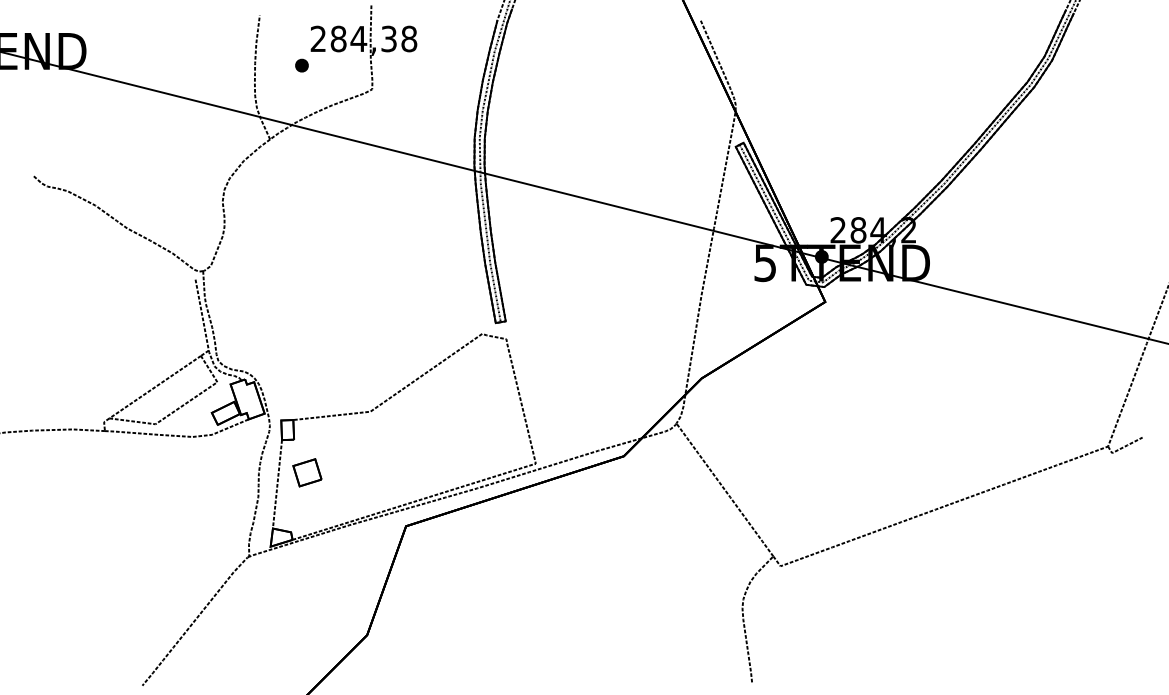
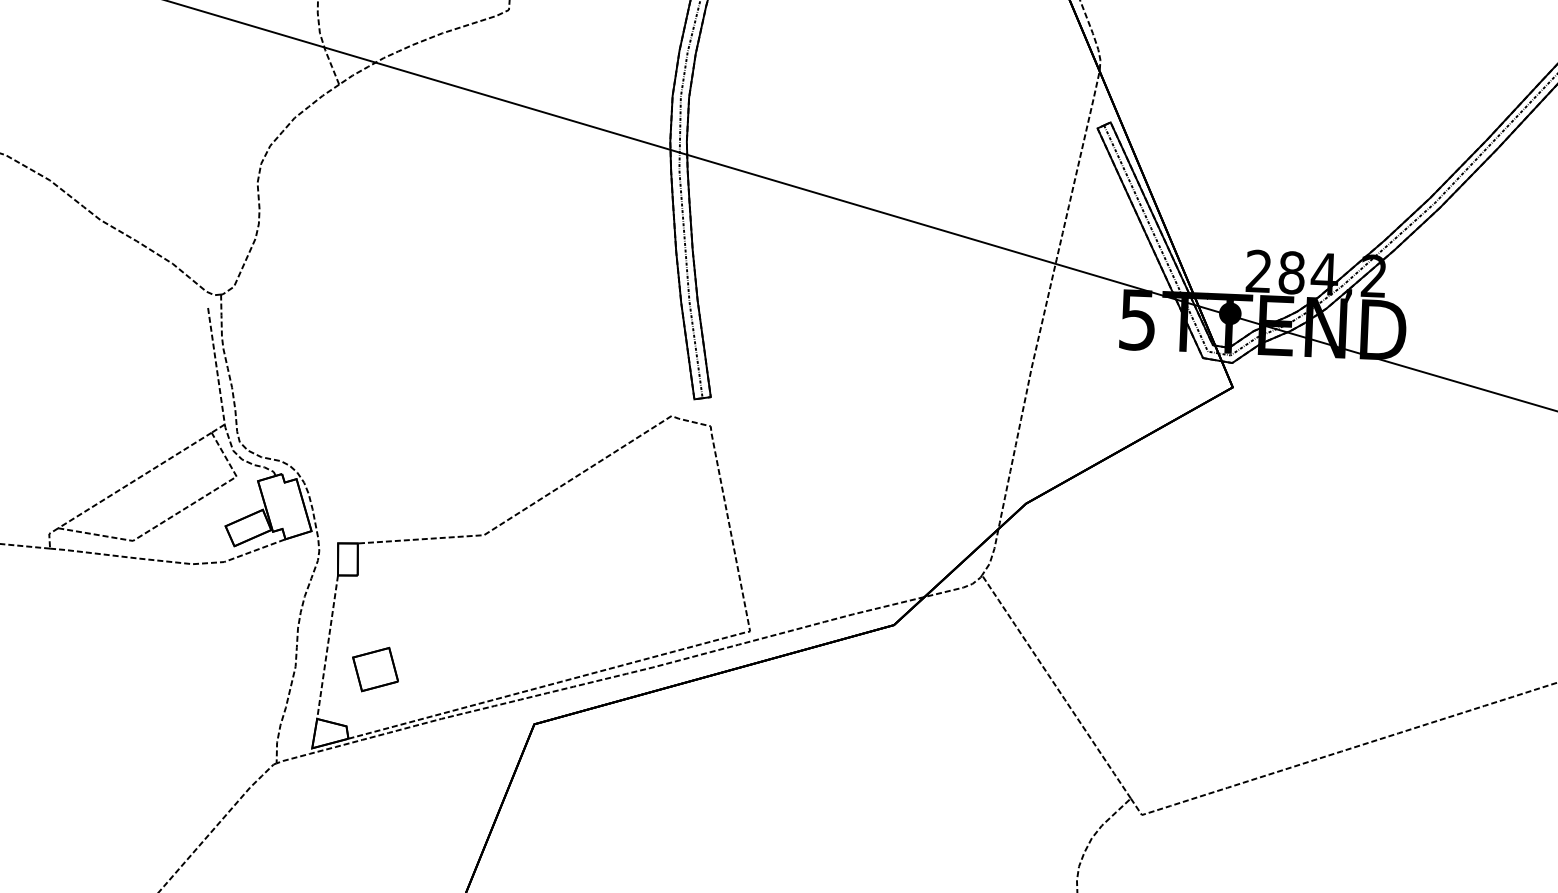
part: (307, 472) -> (375, 669), moved

